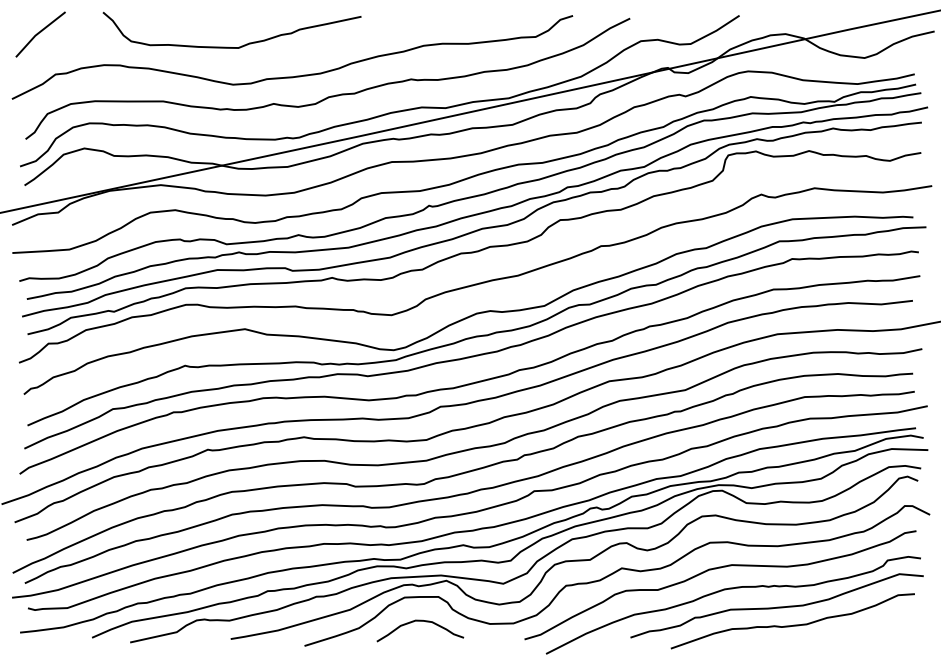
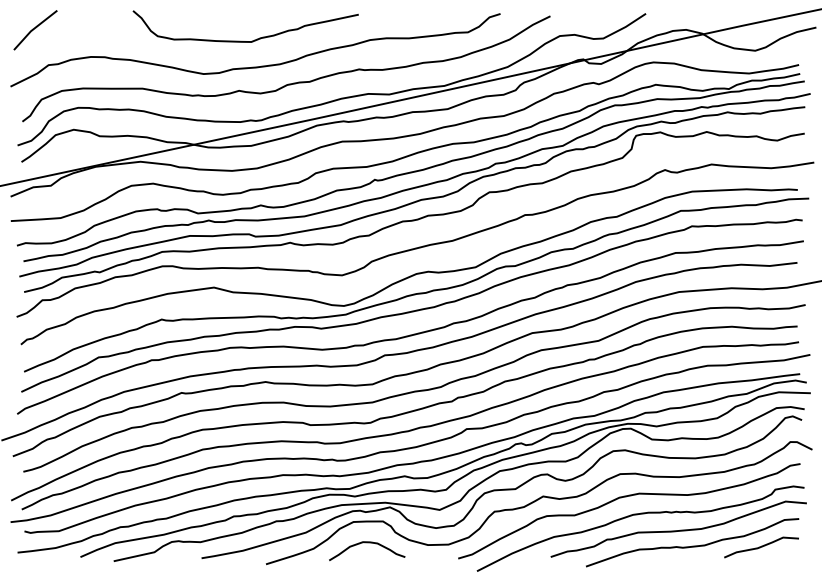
curve: (226, 46) -> (240, 40), moved
curve: (871, 626) -> (761, 547), added

